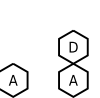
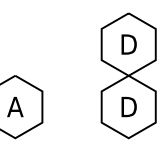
text: (73, 80) -> (128, 107), A -> D

